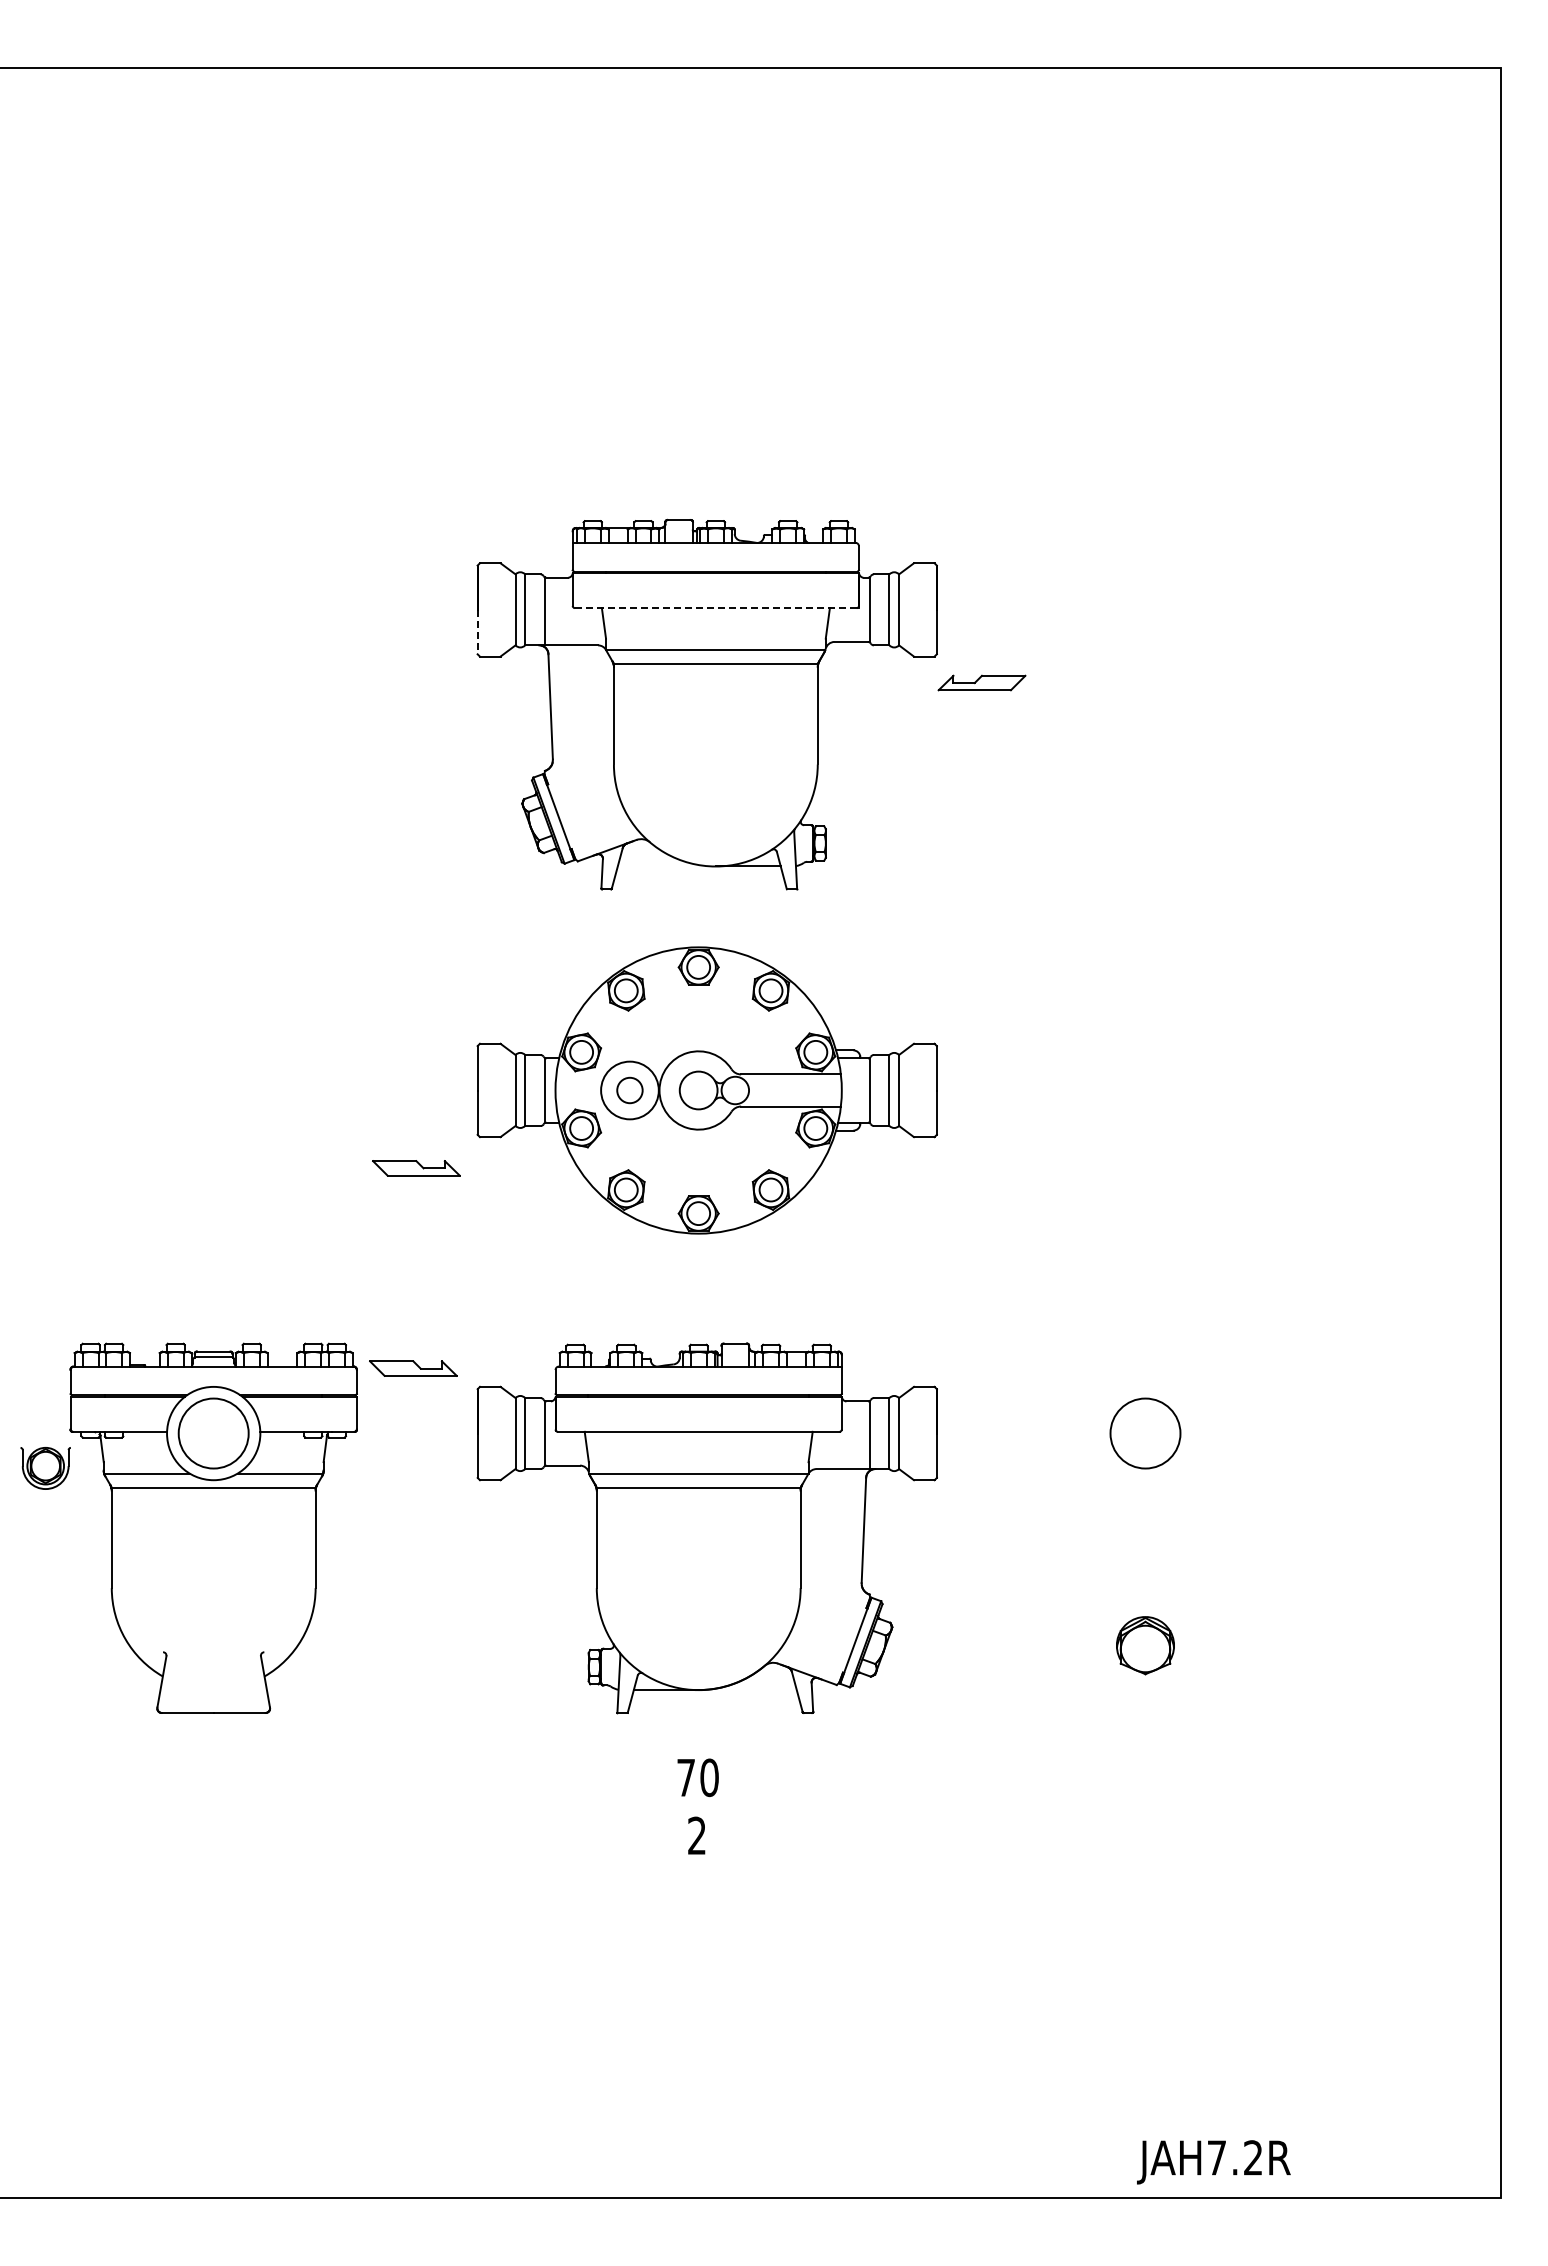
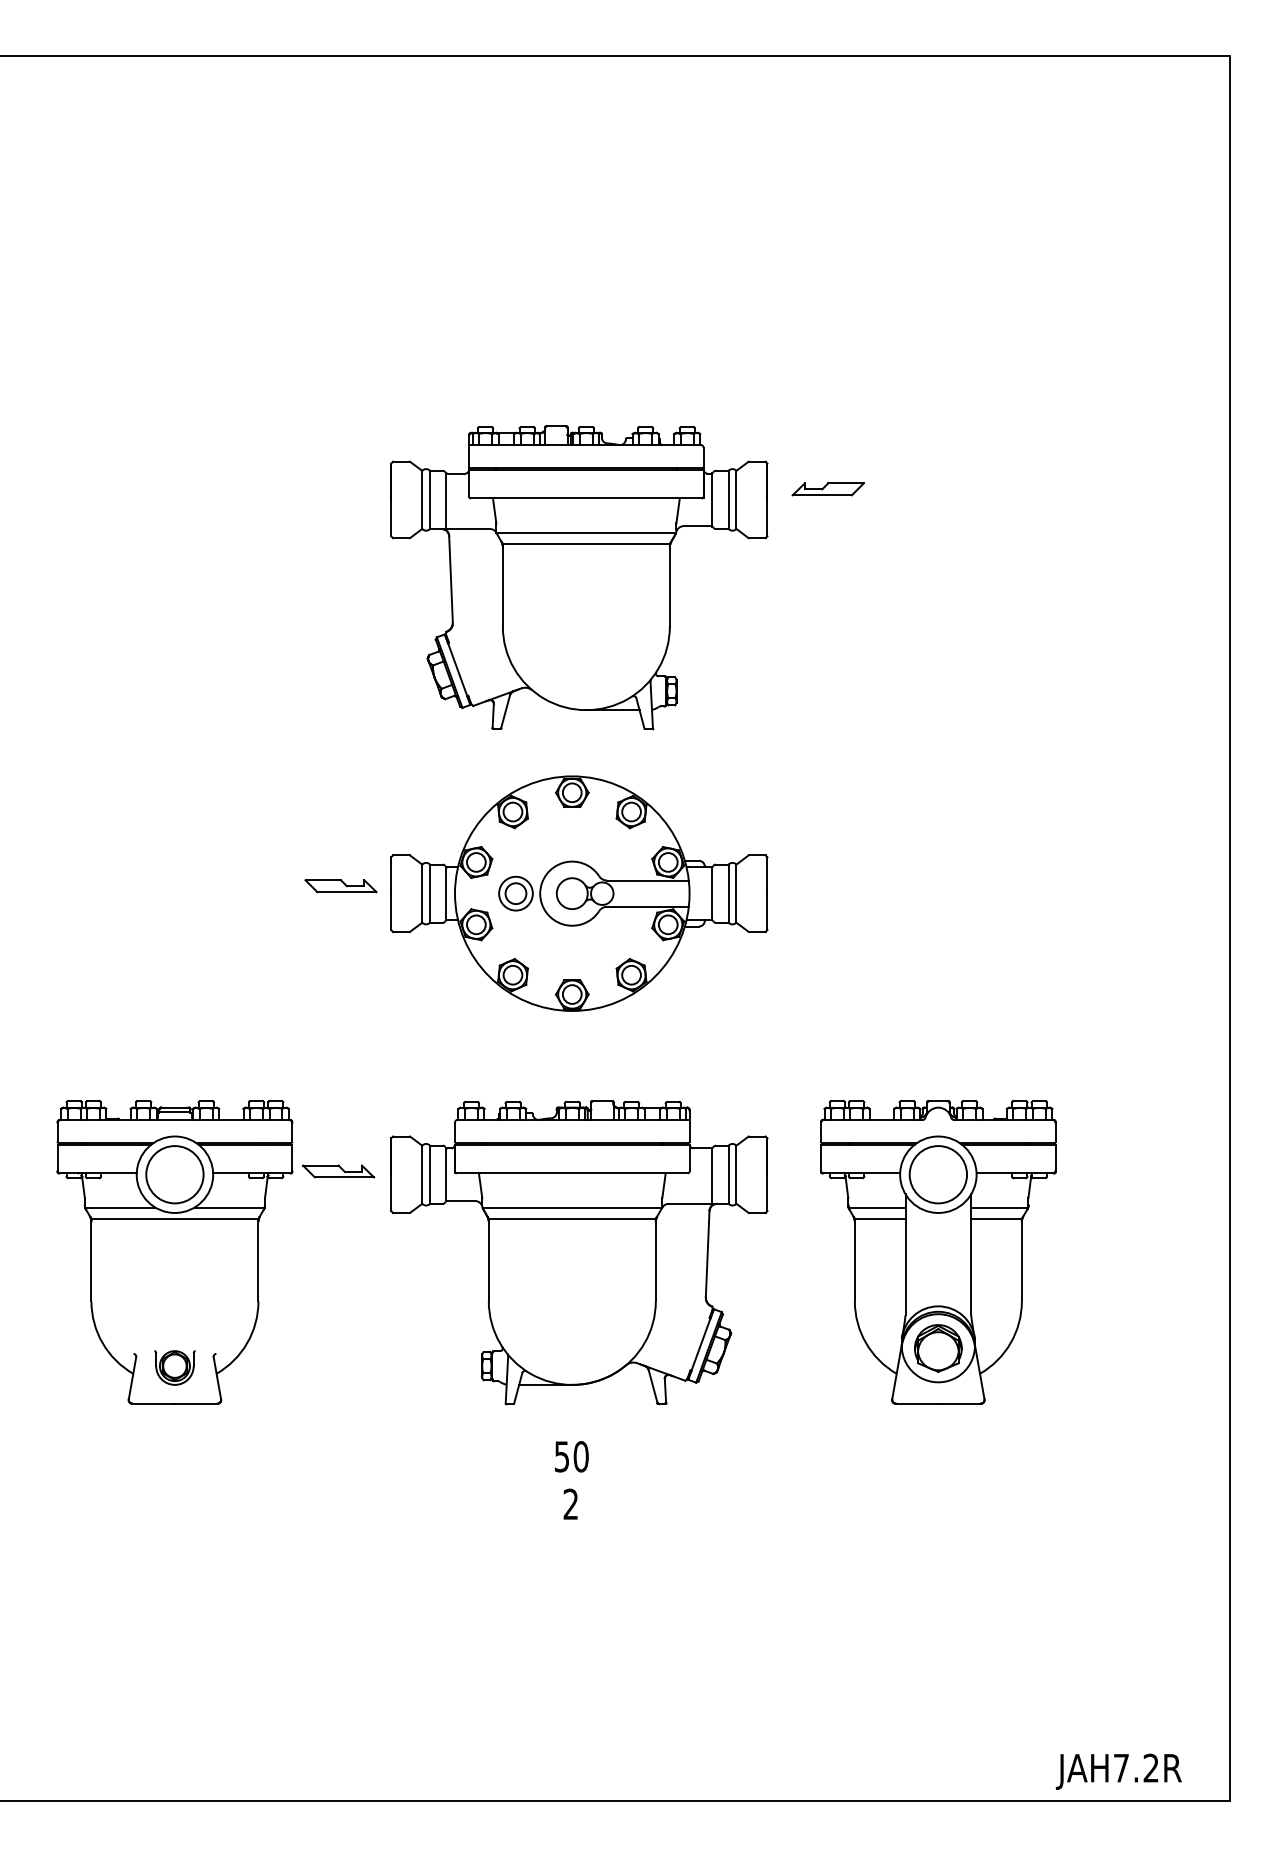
line: (715, 608) -> (586, 498), dashed -> solid
line: (477, 632) -> (391, 518), dashed -> solid
part: (981, 682) -> (827, 488), moved
circle: (629, 1090) -> (515, 893), size x0.71
part: (416, 1168) -> (341, 886), moved
part: (413, 1368) -> (338, 1171), moved
part: (45, 1468) -> (174, 1368), moved
part: (1145, 1527) -> (938, 1251), added
text: (685, 1778) -> (561, 1457), 70 -> 50
text: (1213, 2162) -> (1118, 1771), moved

